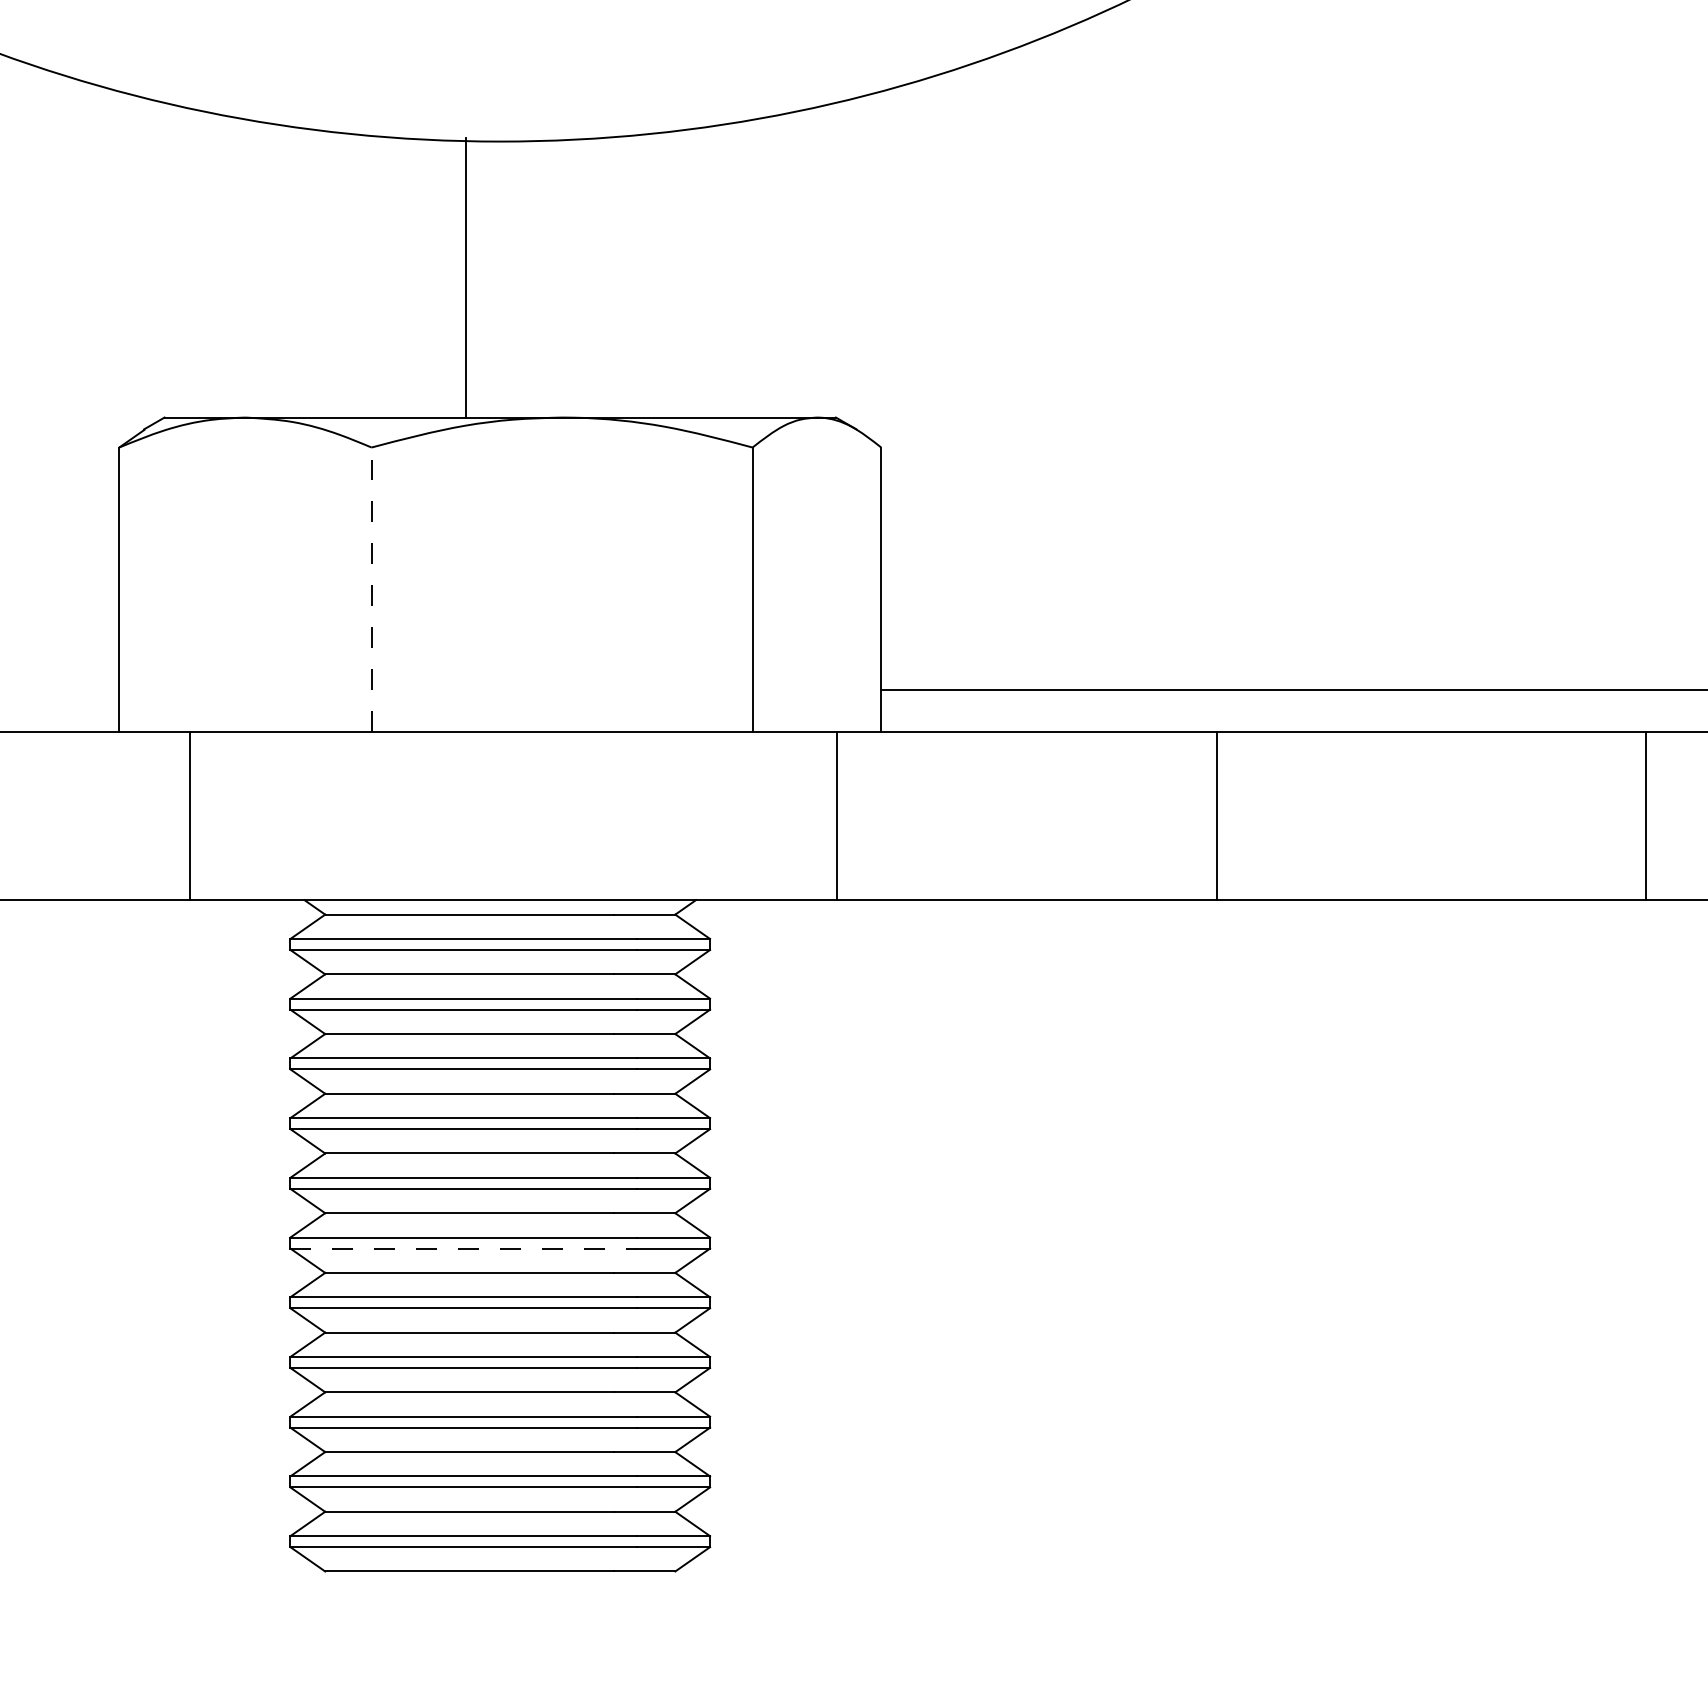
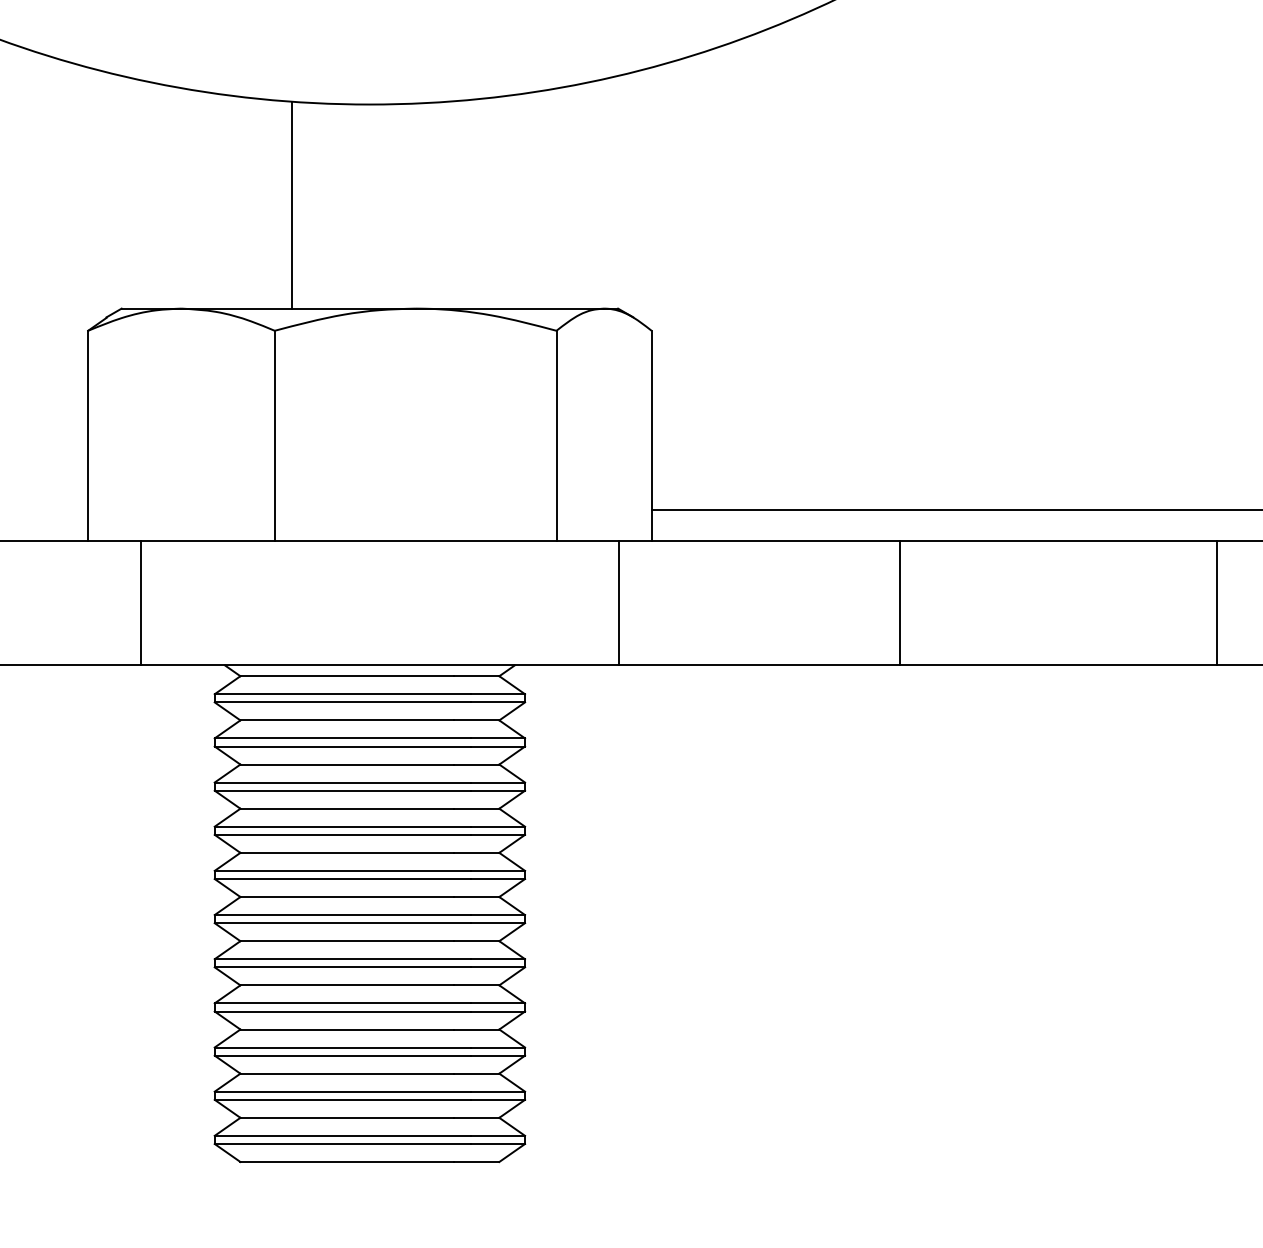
line: (465, 276) -> (292, 204), moved
line: (371, 589) -> (274, 435), dashed -> solid
line: (464, 1248) -> (343, 923), dashed -> solid

